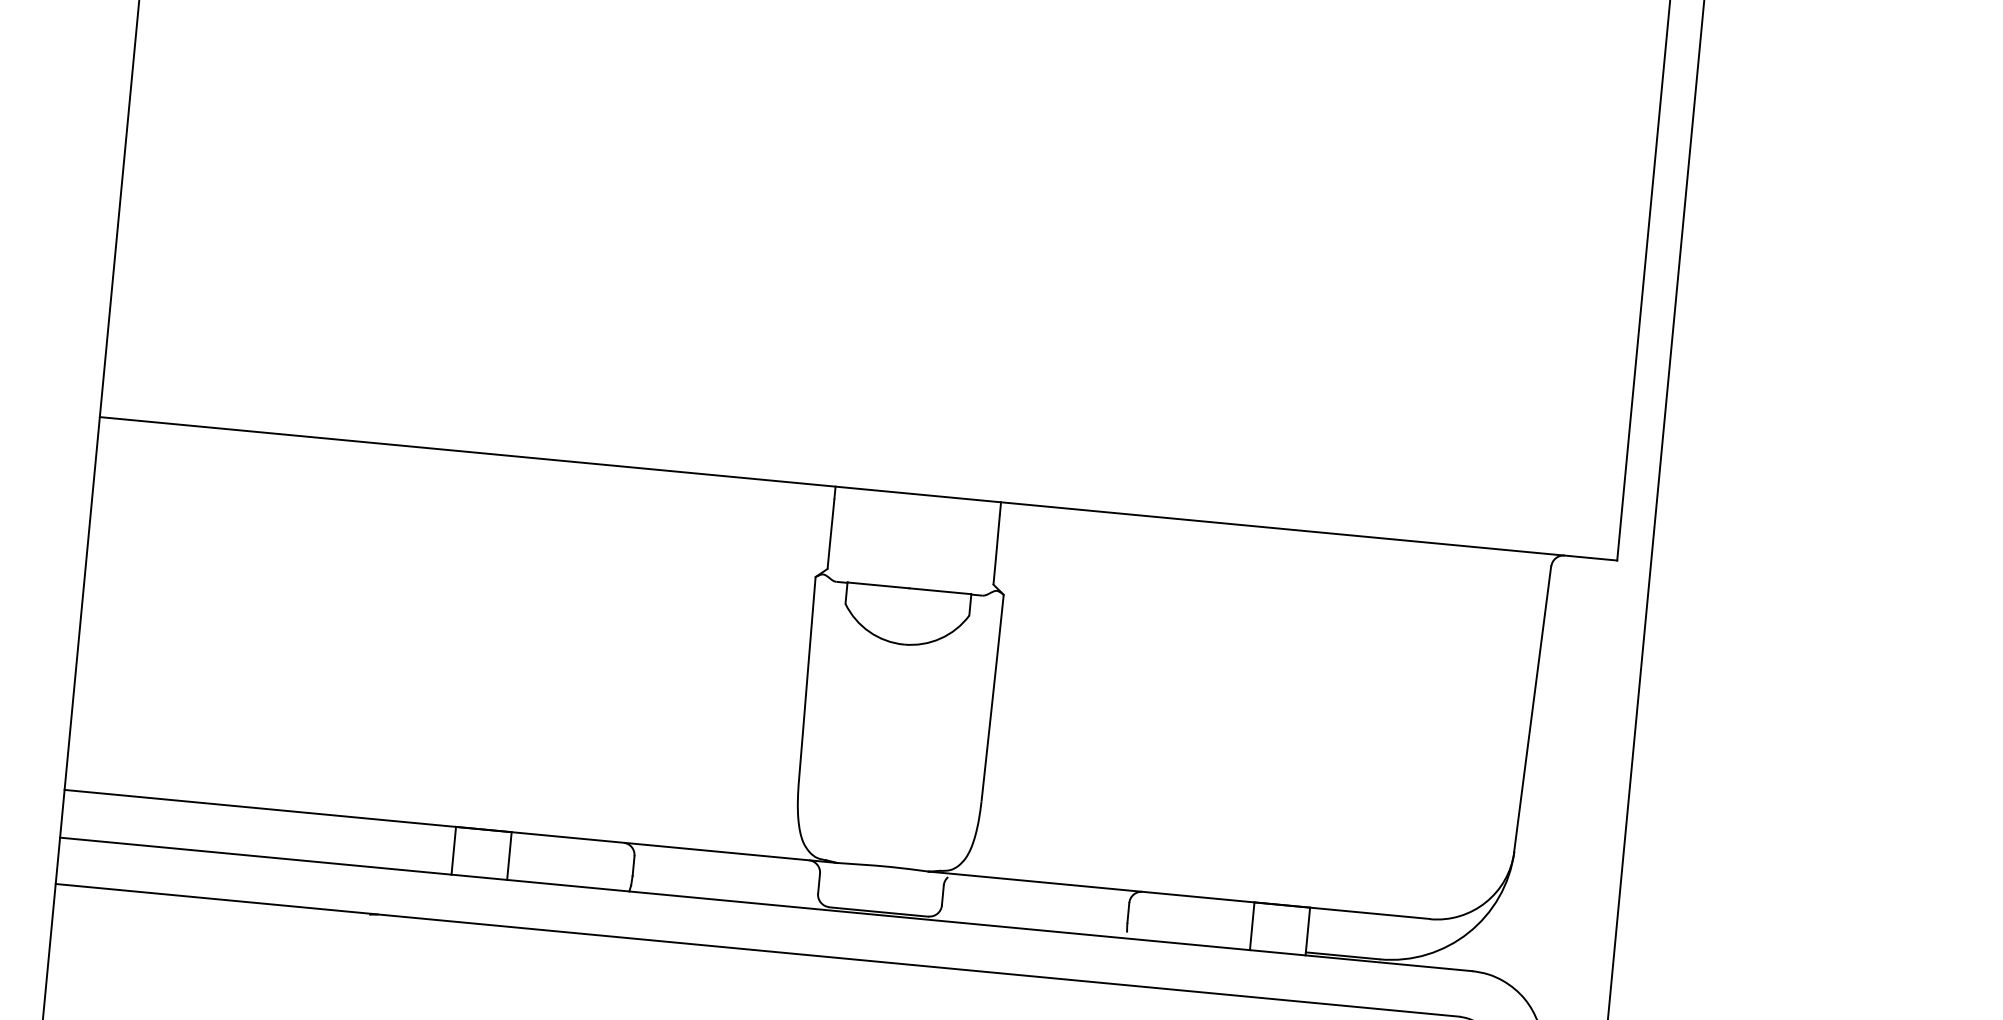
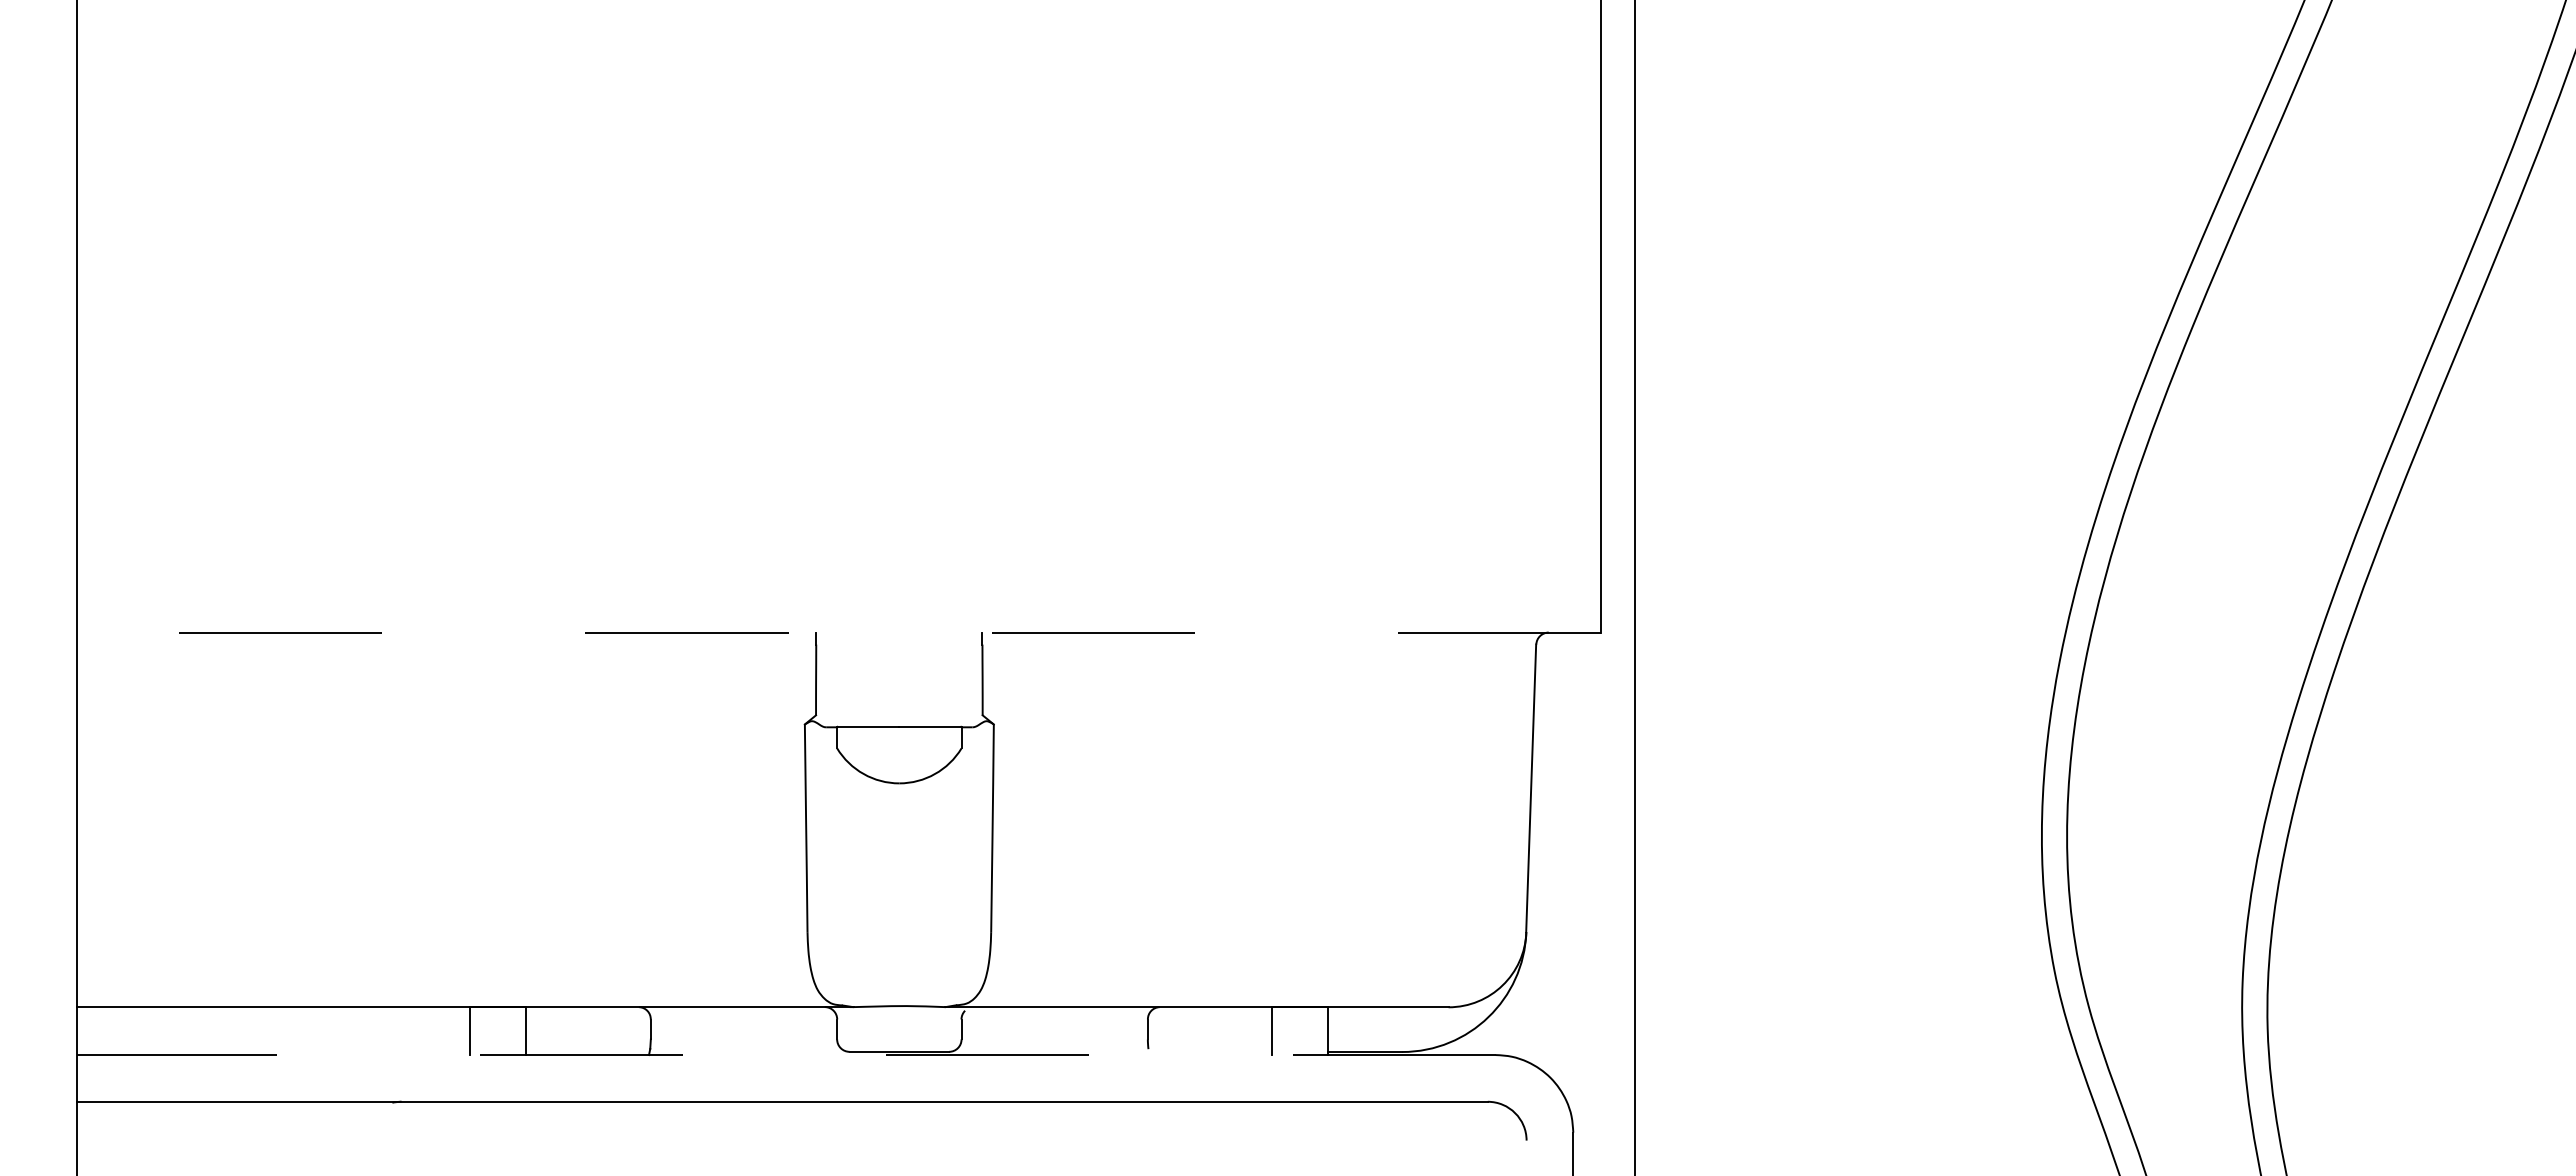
line: (857, 488) -> (838, 632), solid -> dashed
line: (765, 904) -> (785, 1055), solid -> dashed

